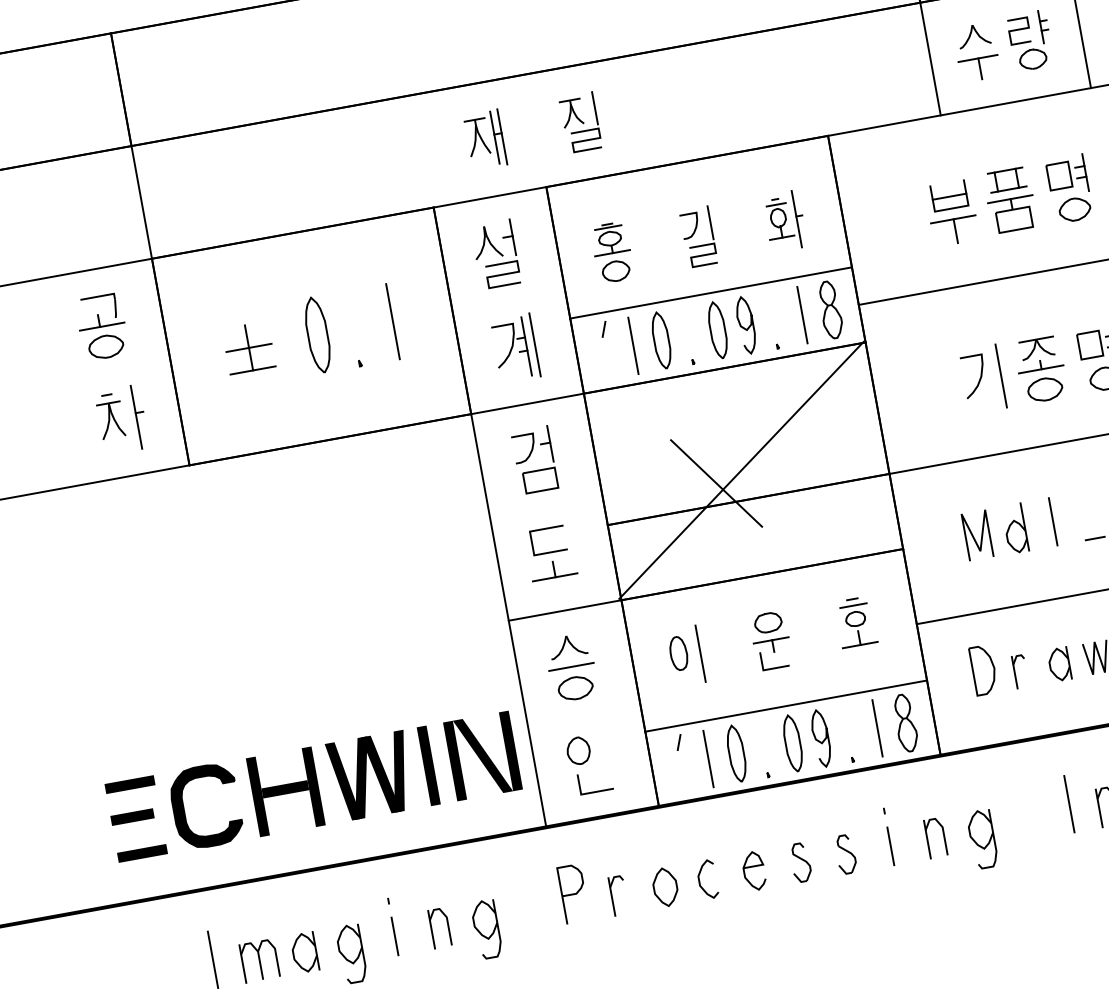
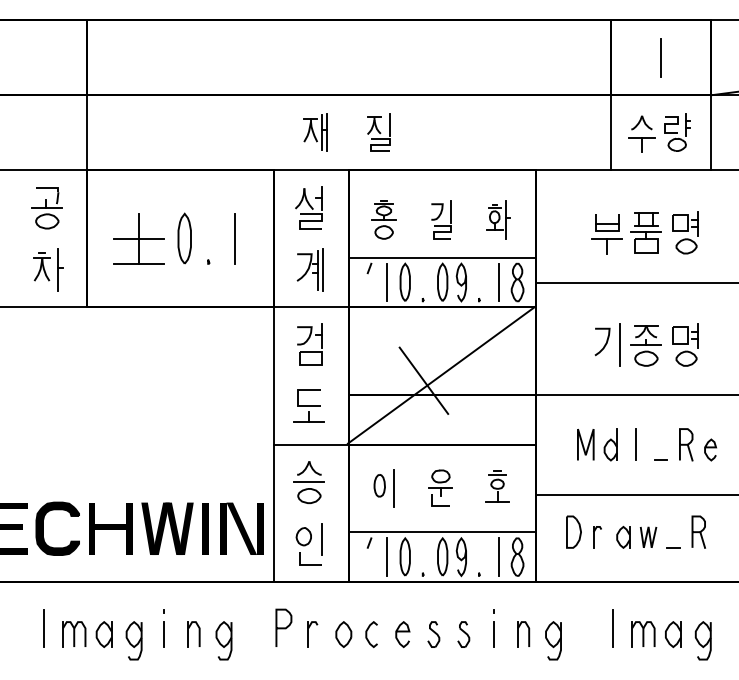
part: (248, 347) -> (138, 238), size x1.67
line: (605, 750) -> (321, 539), added

